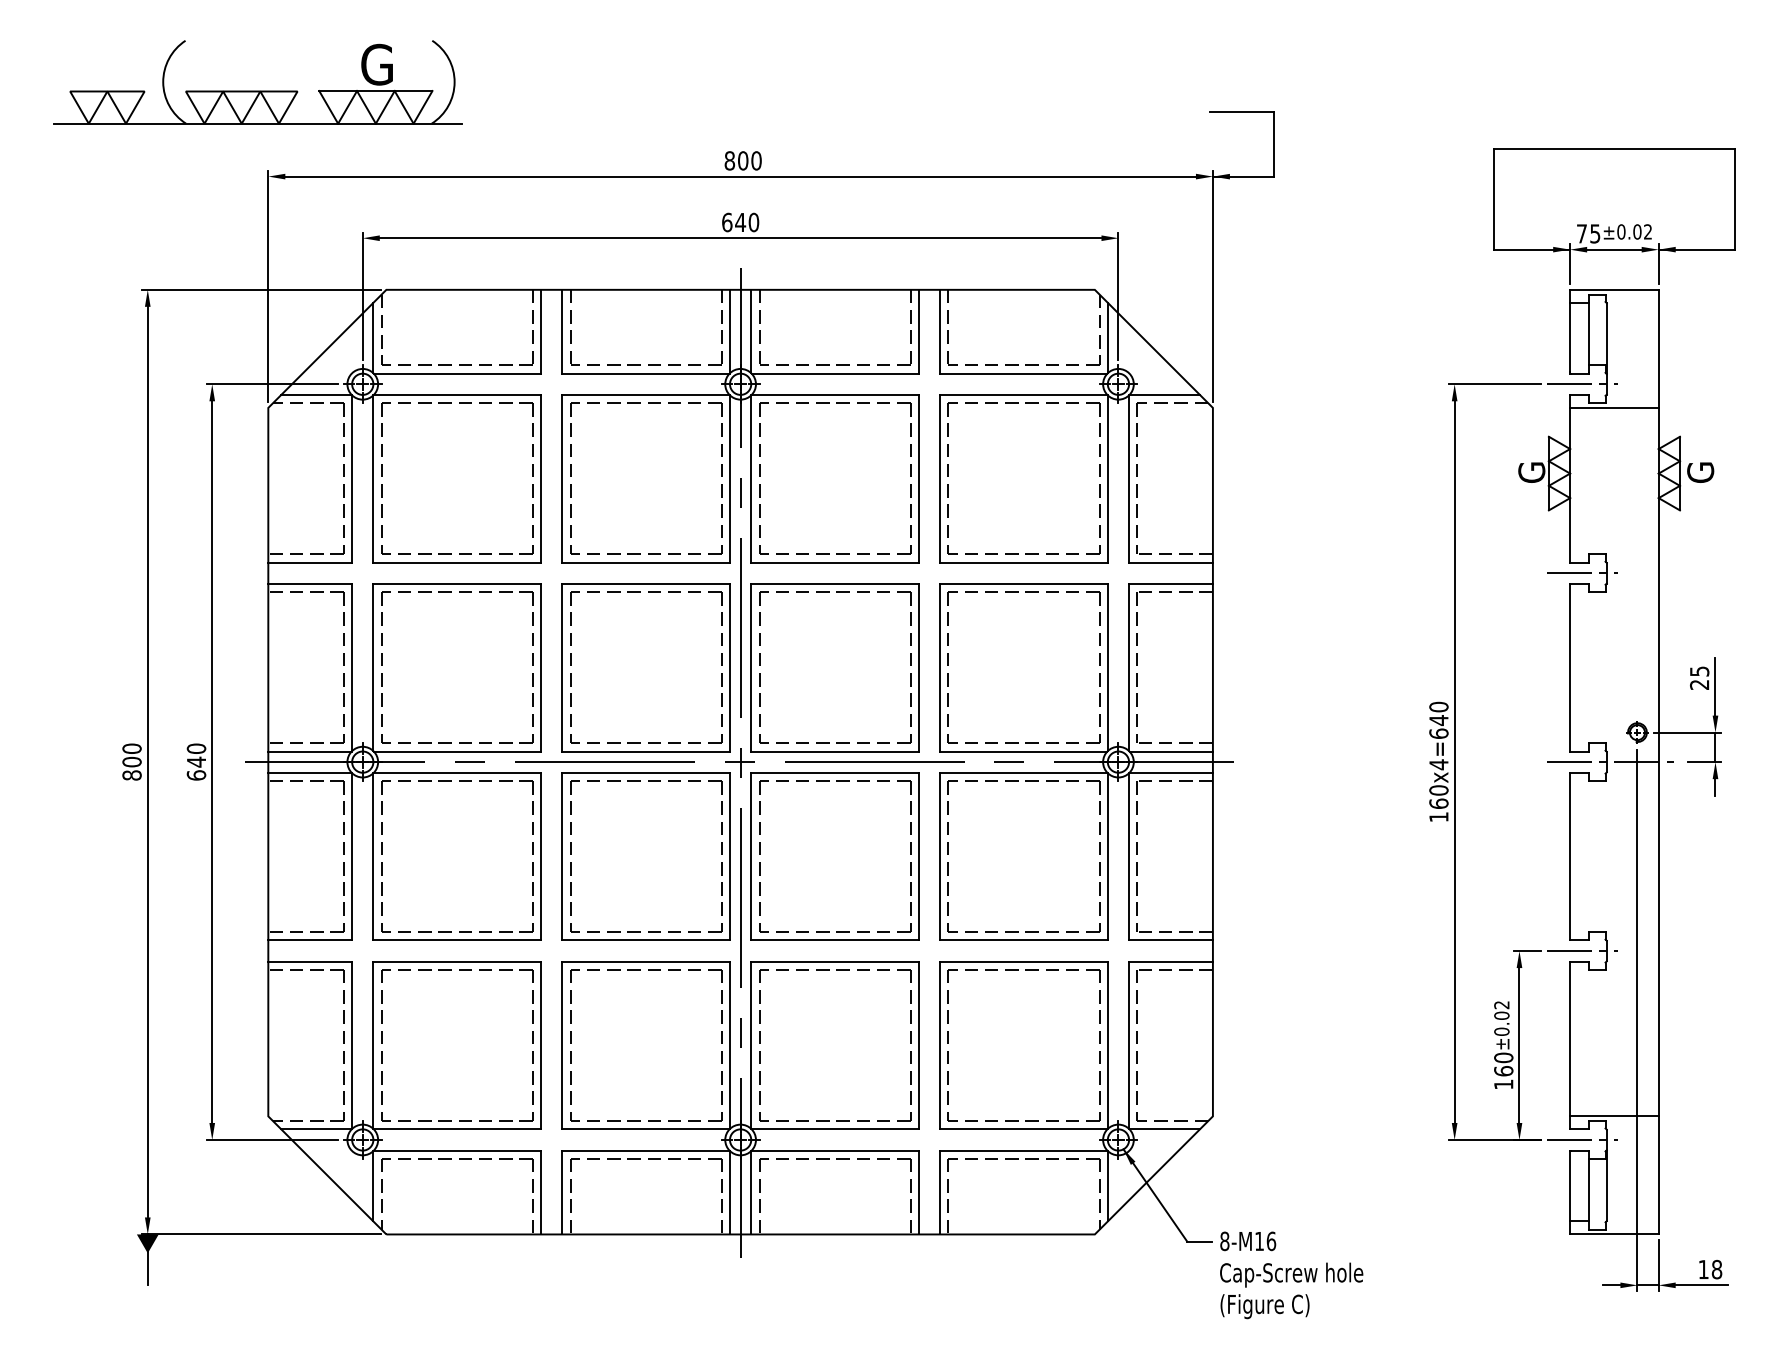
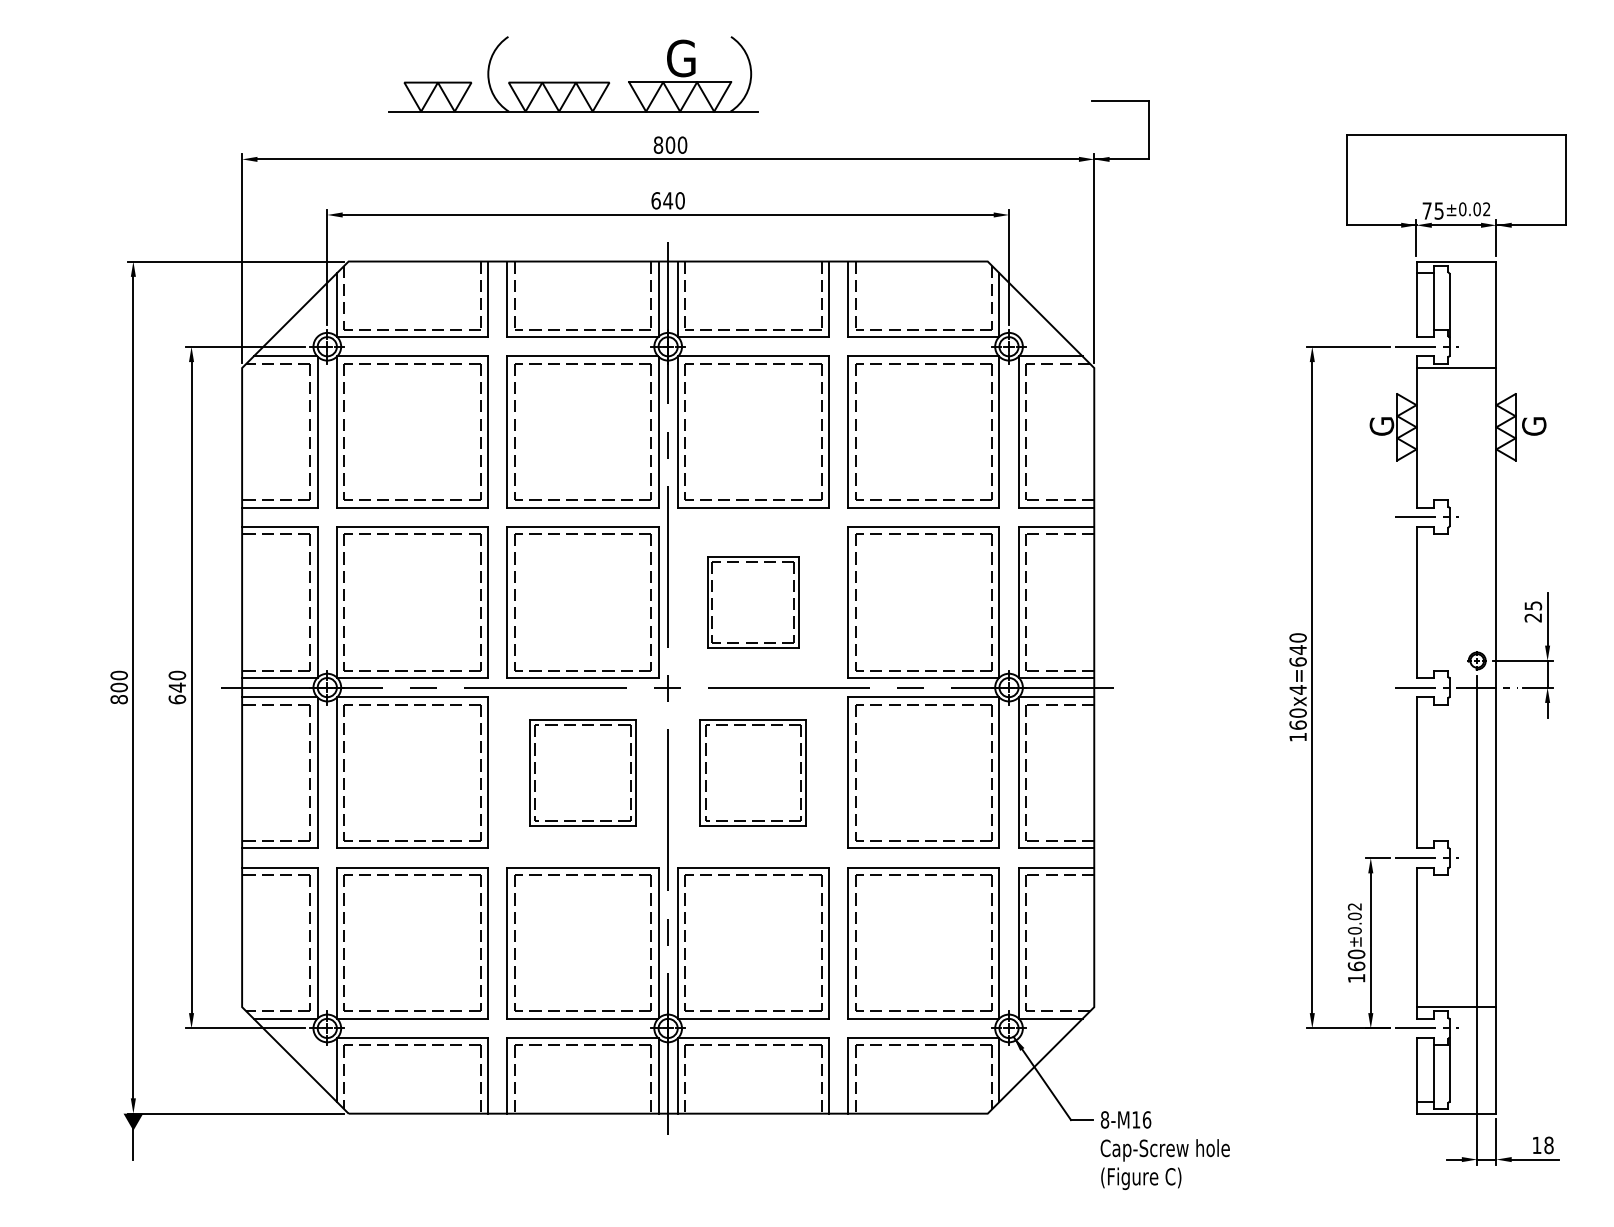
part: (257, 90) -> (573, 81), moved
part: (834, 667) -> (752, 602), size x0.6
part: (645, 856) -> (582, 772), size x0.7
part: (834, 856) -> (752, 772), size x0.7

